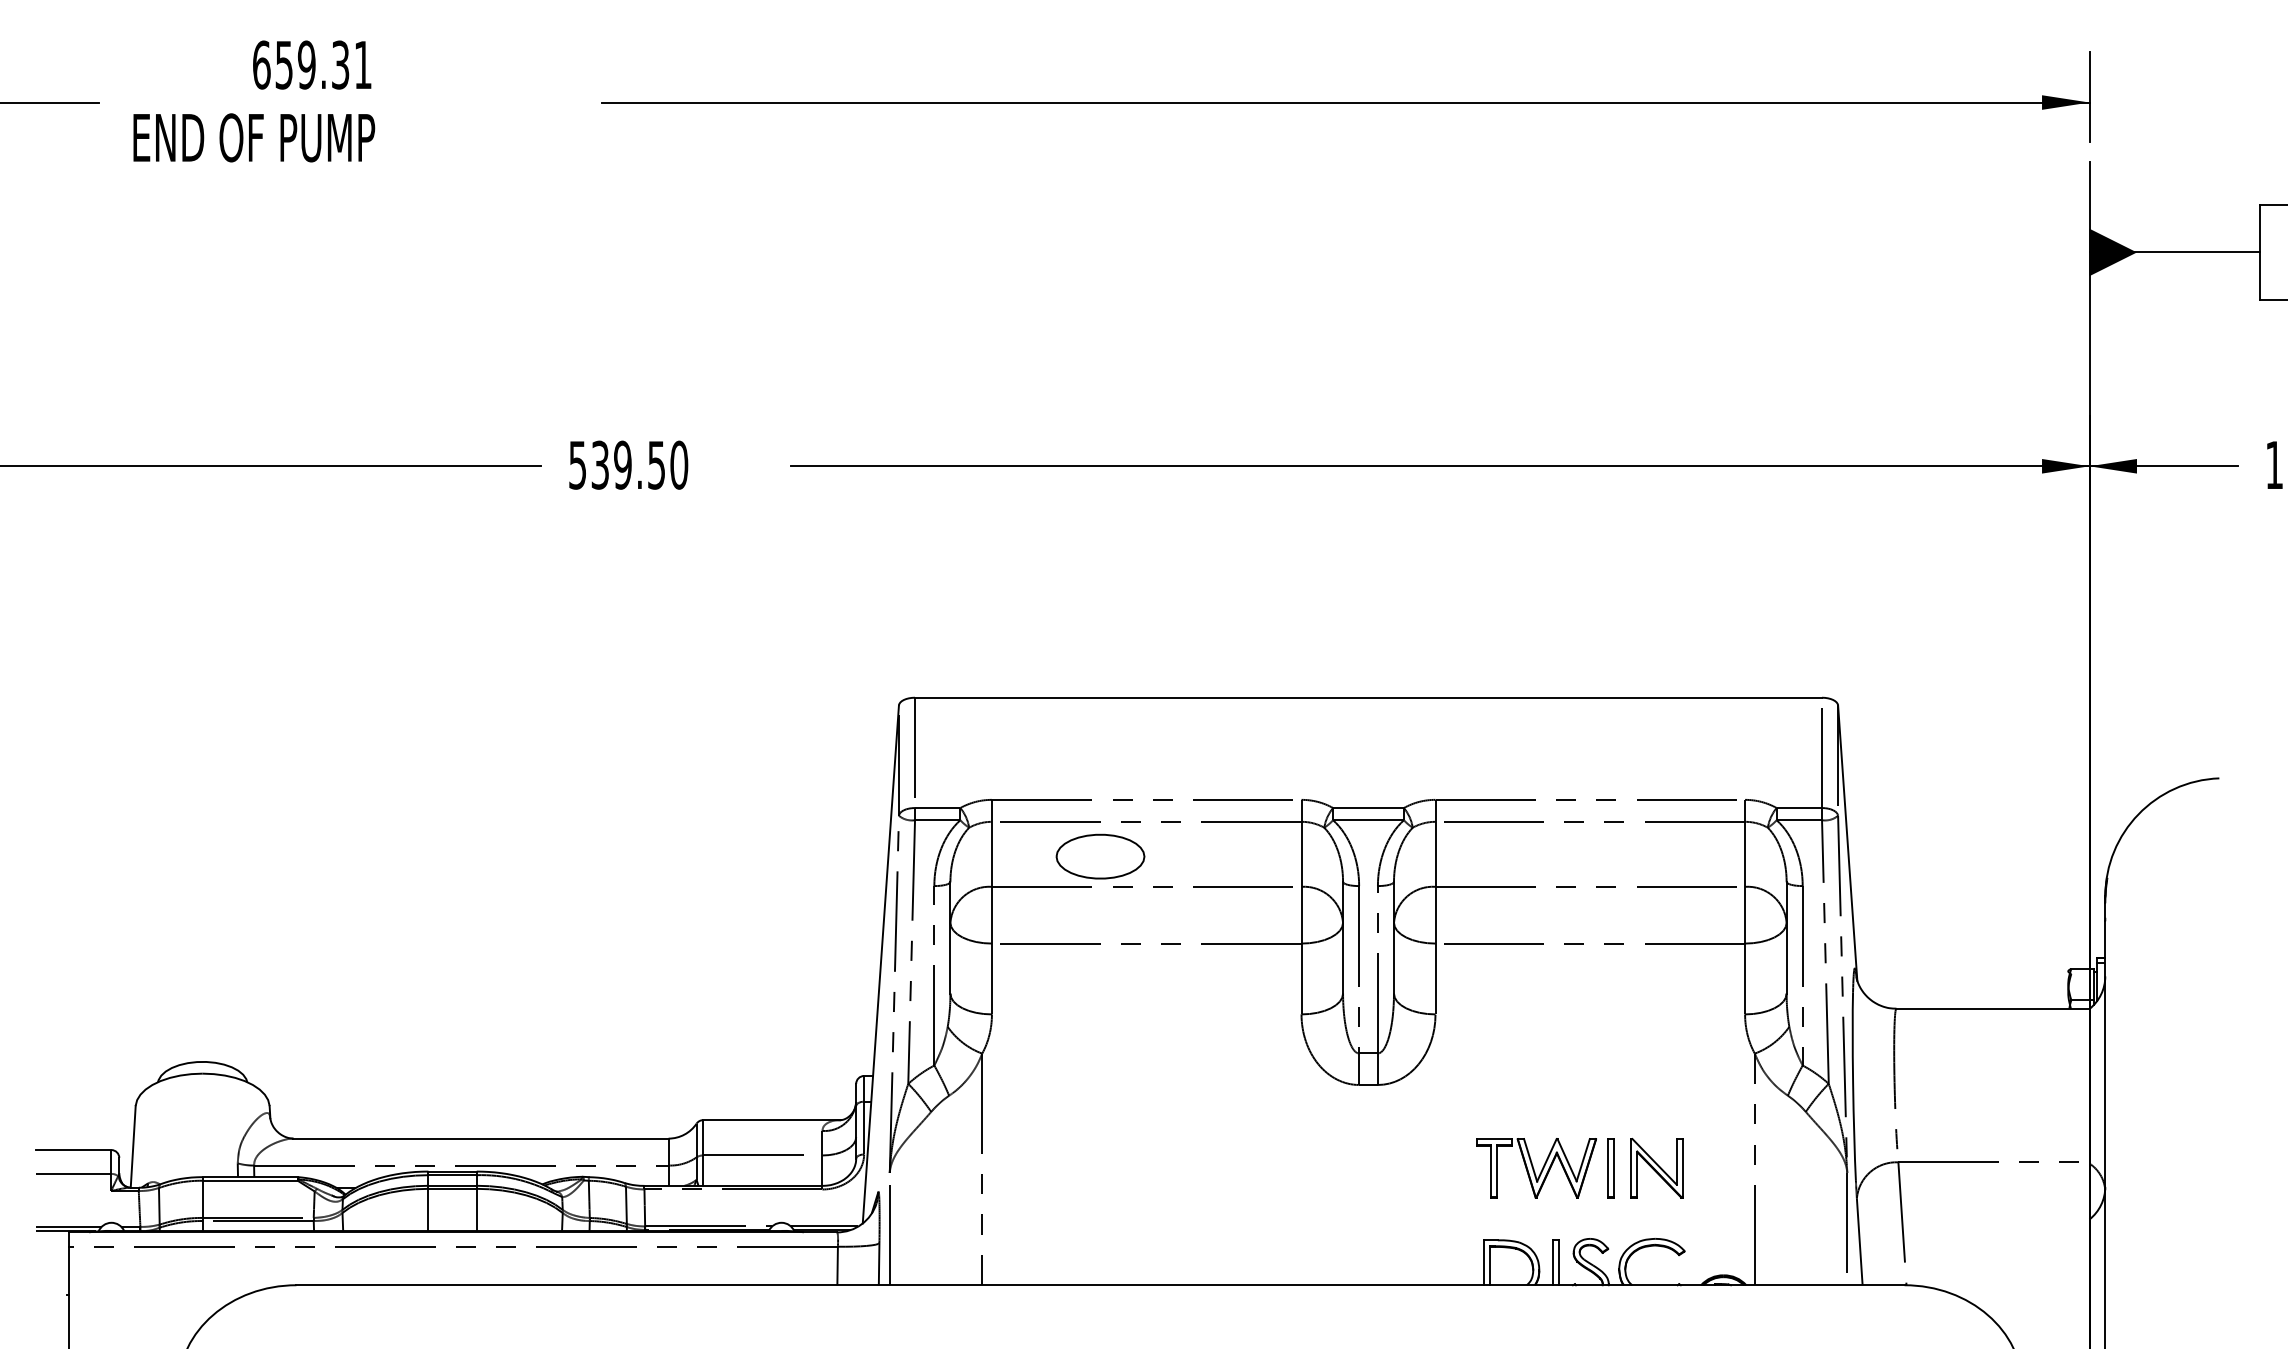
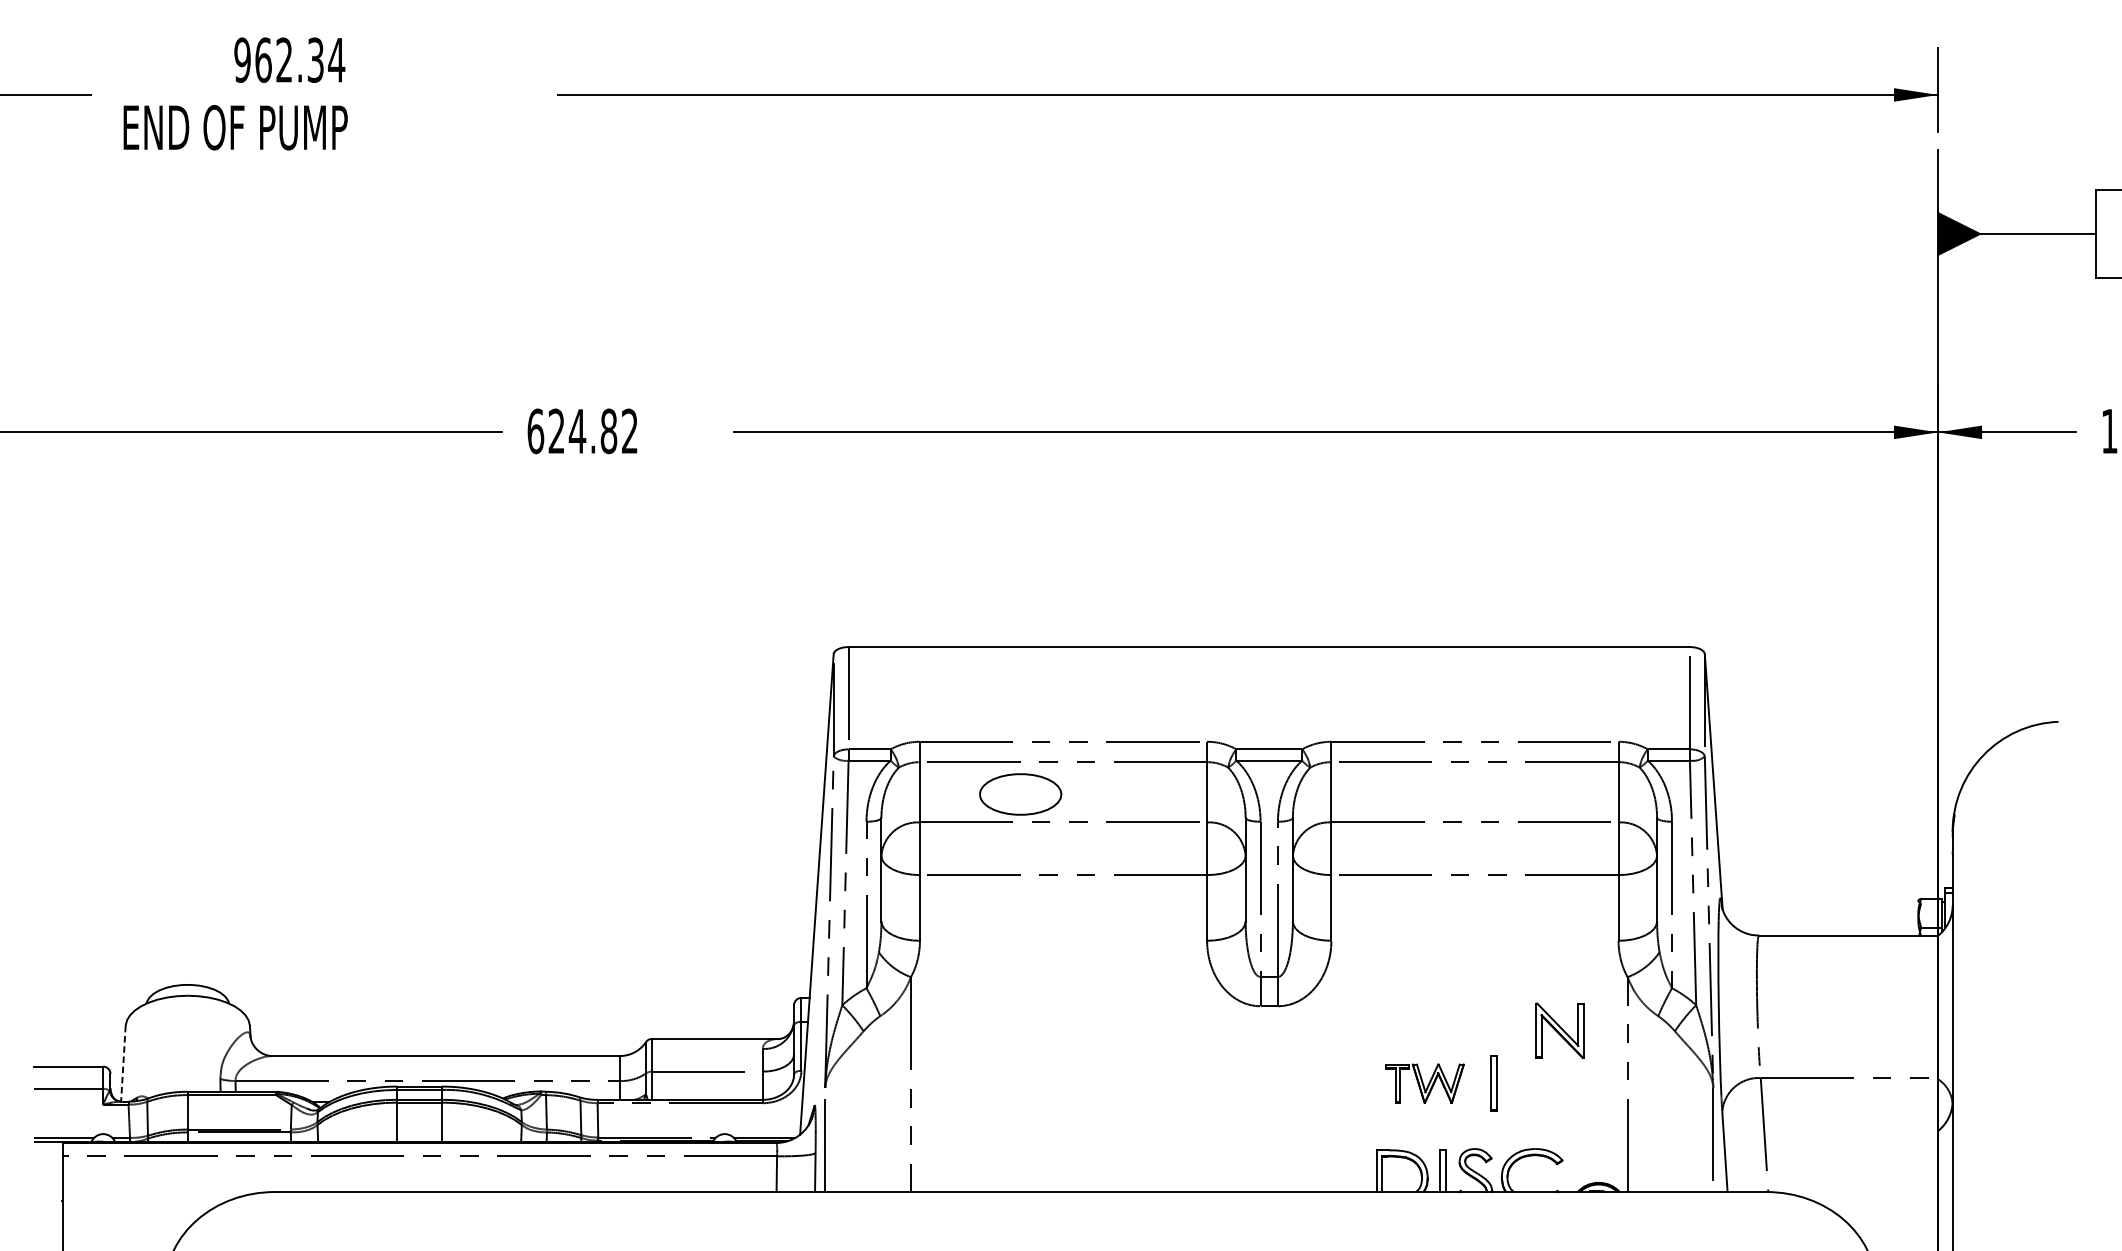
text: (312, 64) -> (289, 59), 659.31 -> 962.34
text: (628, 464) -> (582, 430), 539.50 -> 624.82
line: (133, 1146) -> (123, 1063), solid -> dashed
part: (1536, 1168) -> (1425, 1083), size x0.7
part: (1656, 1168) -> (1559, 1030), moved

